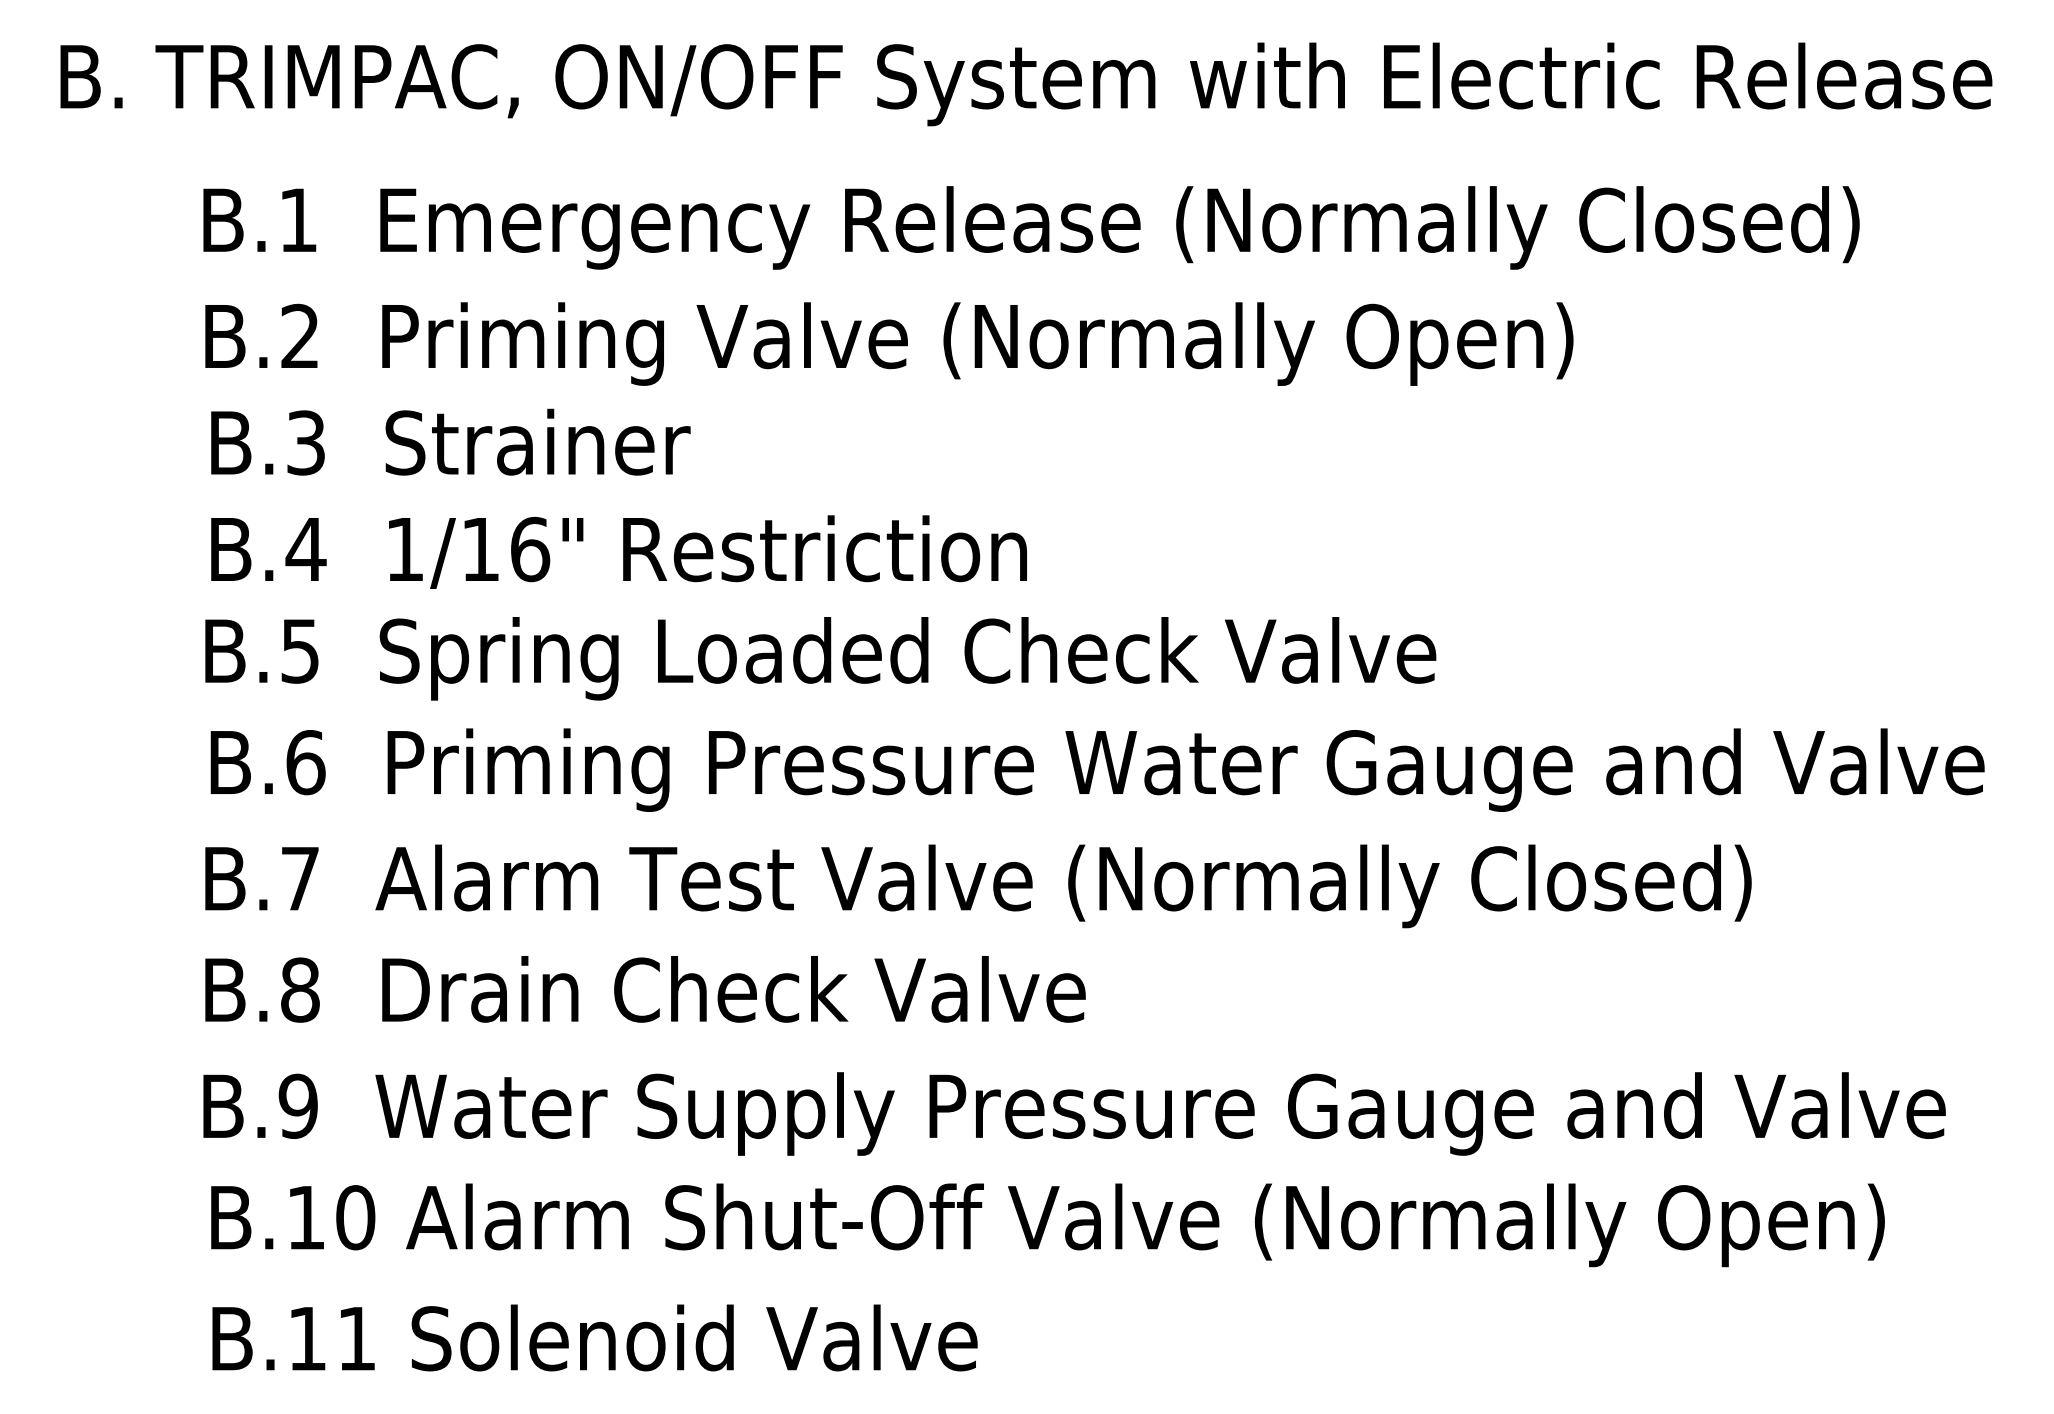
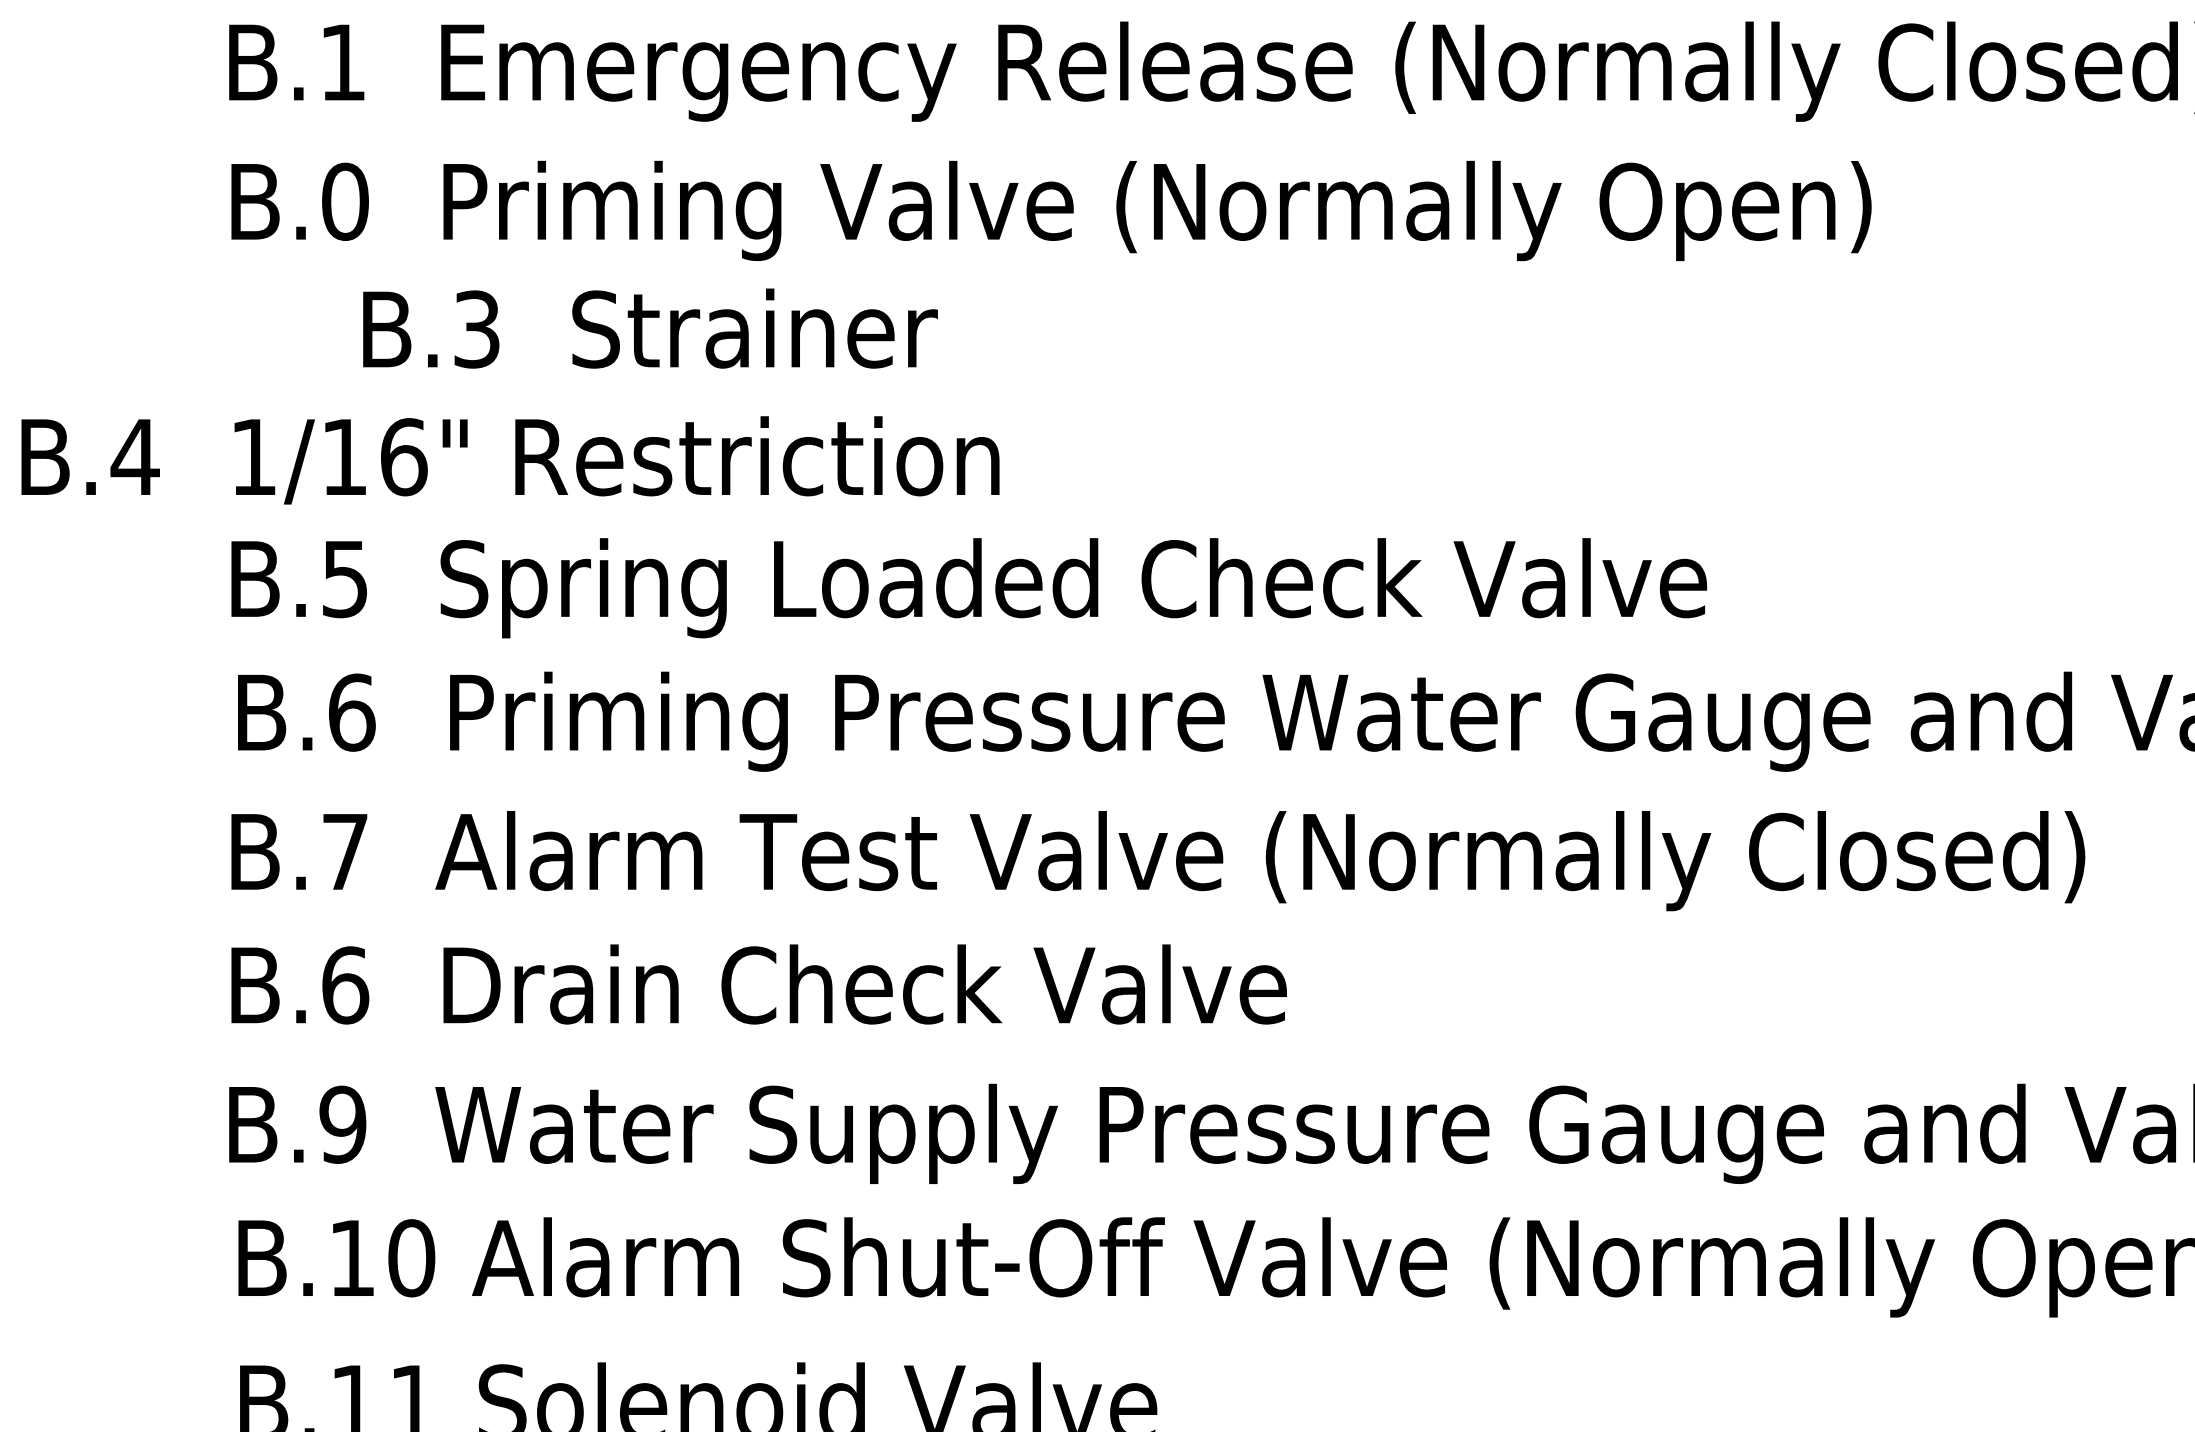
text: (300, 336) -> (345, 201), B.2 -> B.0
text: (450, 441) -> (650, 327), moved
text: (618, 551) -> (509, 459), moved
text: (300, 989) -> (345, 984), B.8 -> B.6

